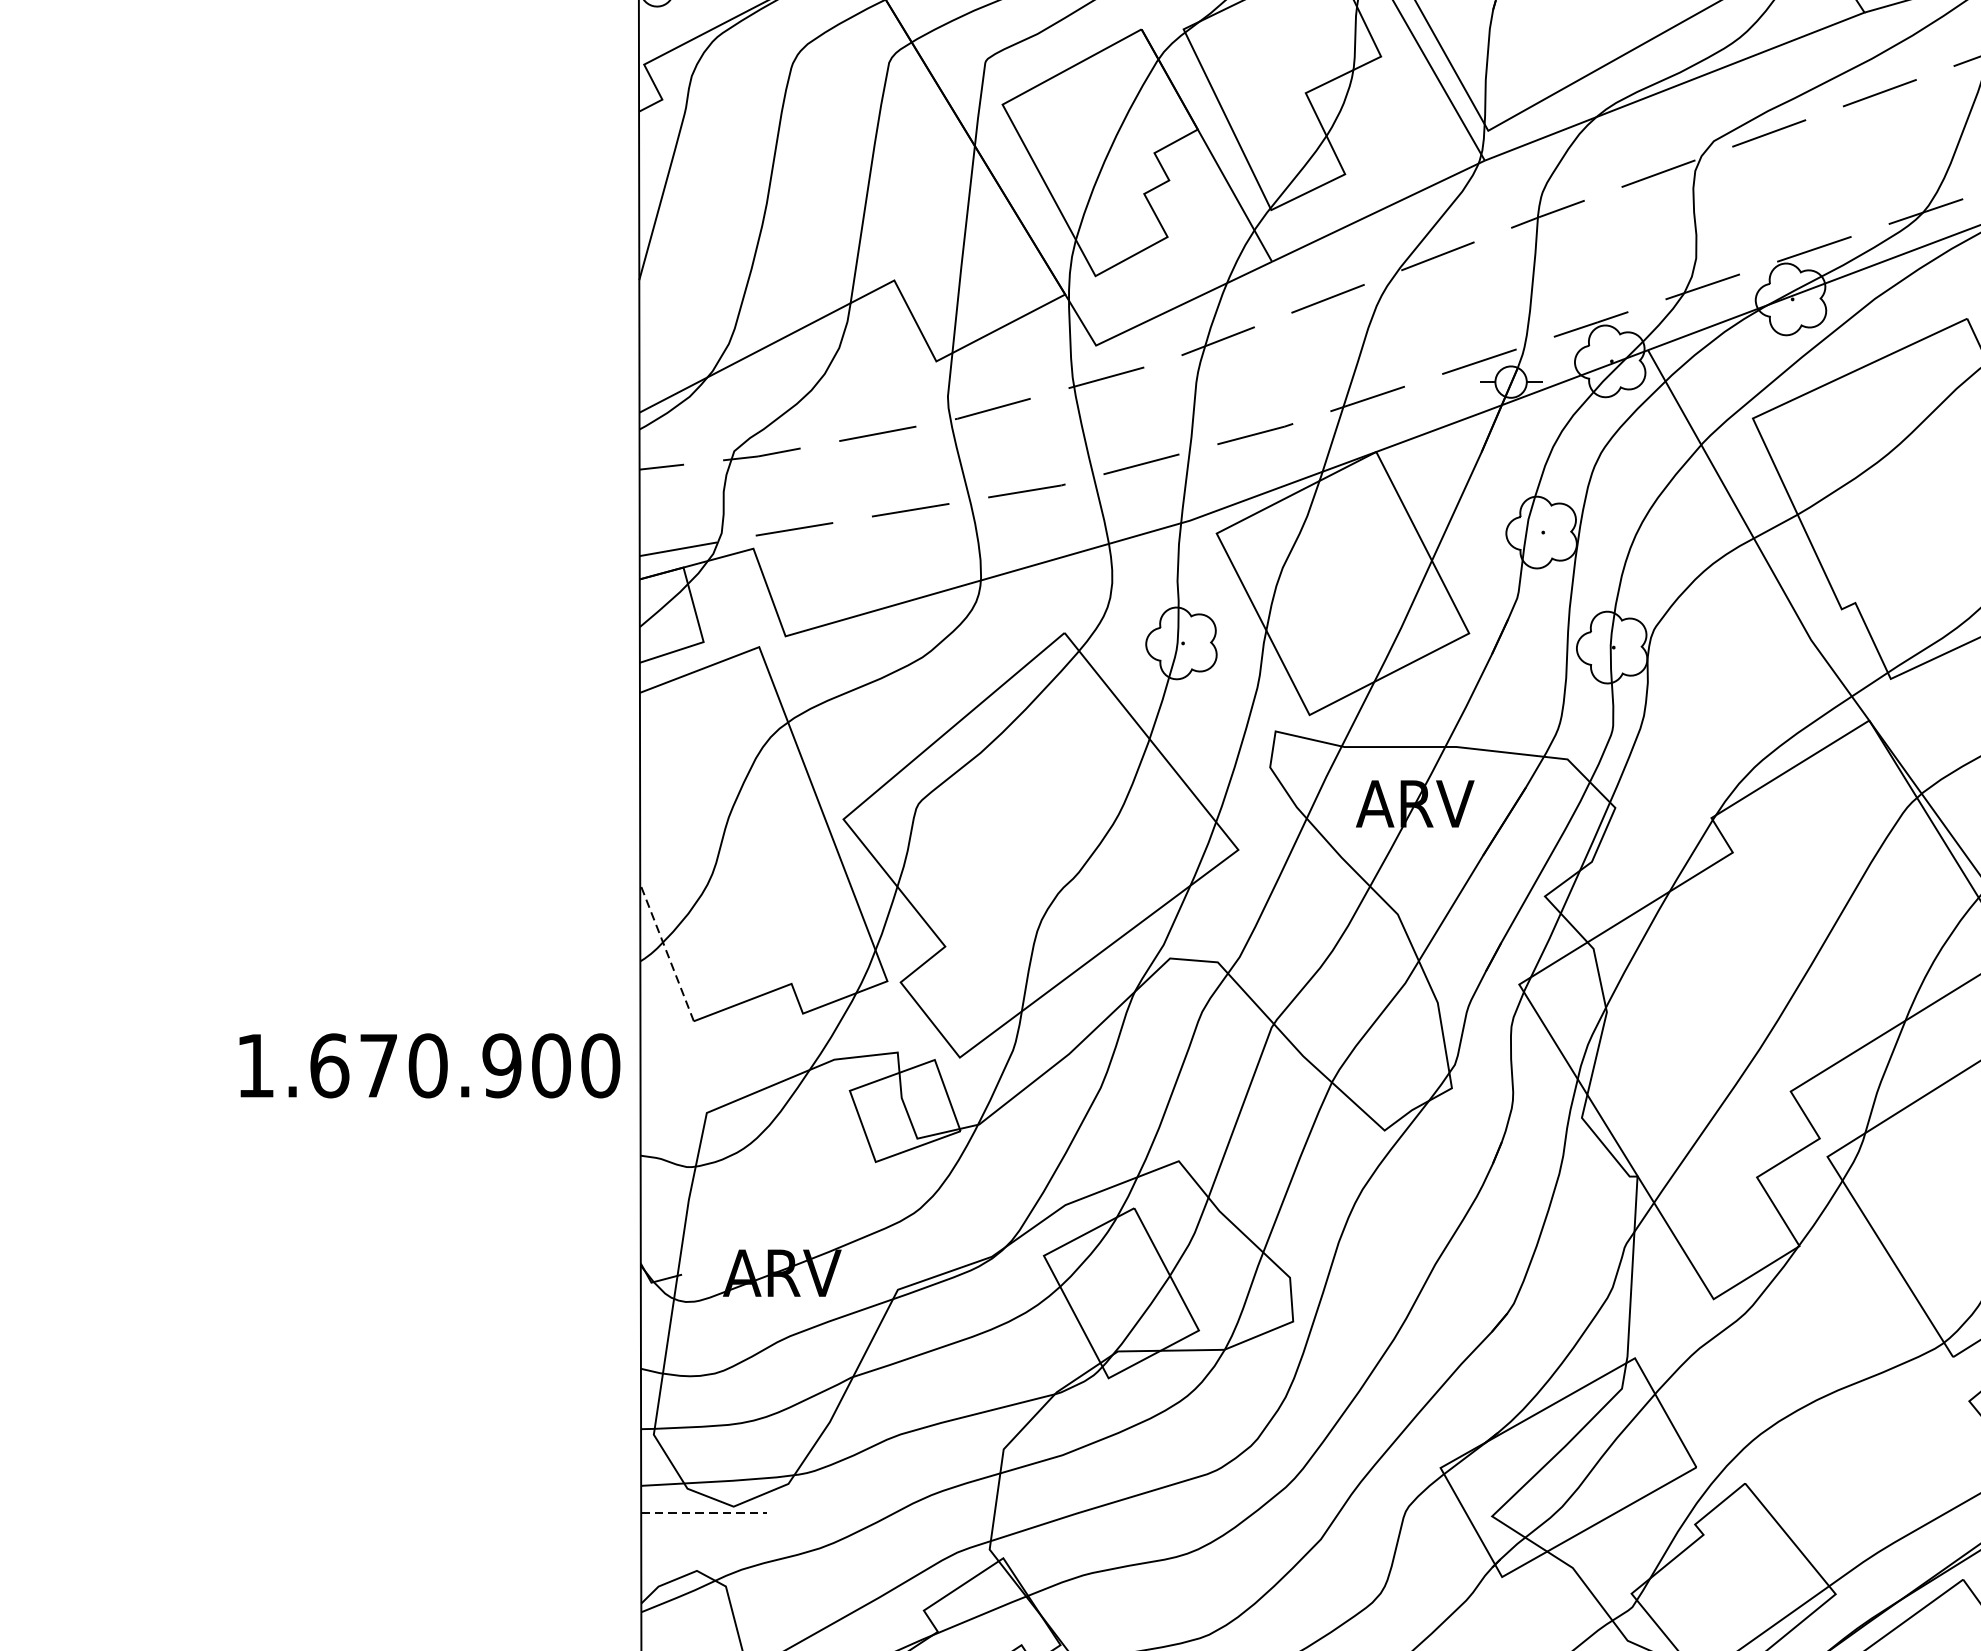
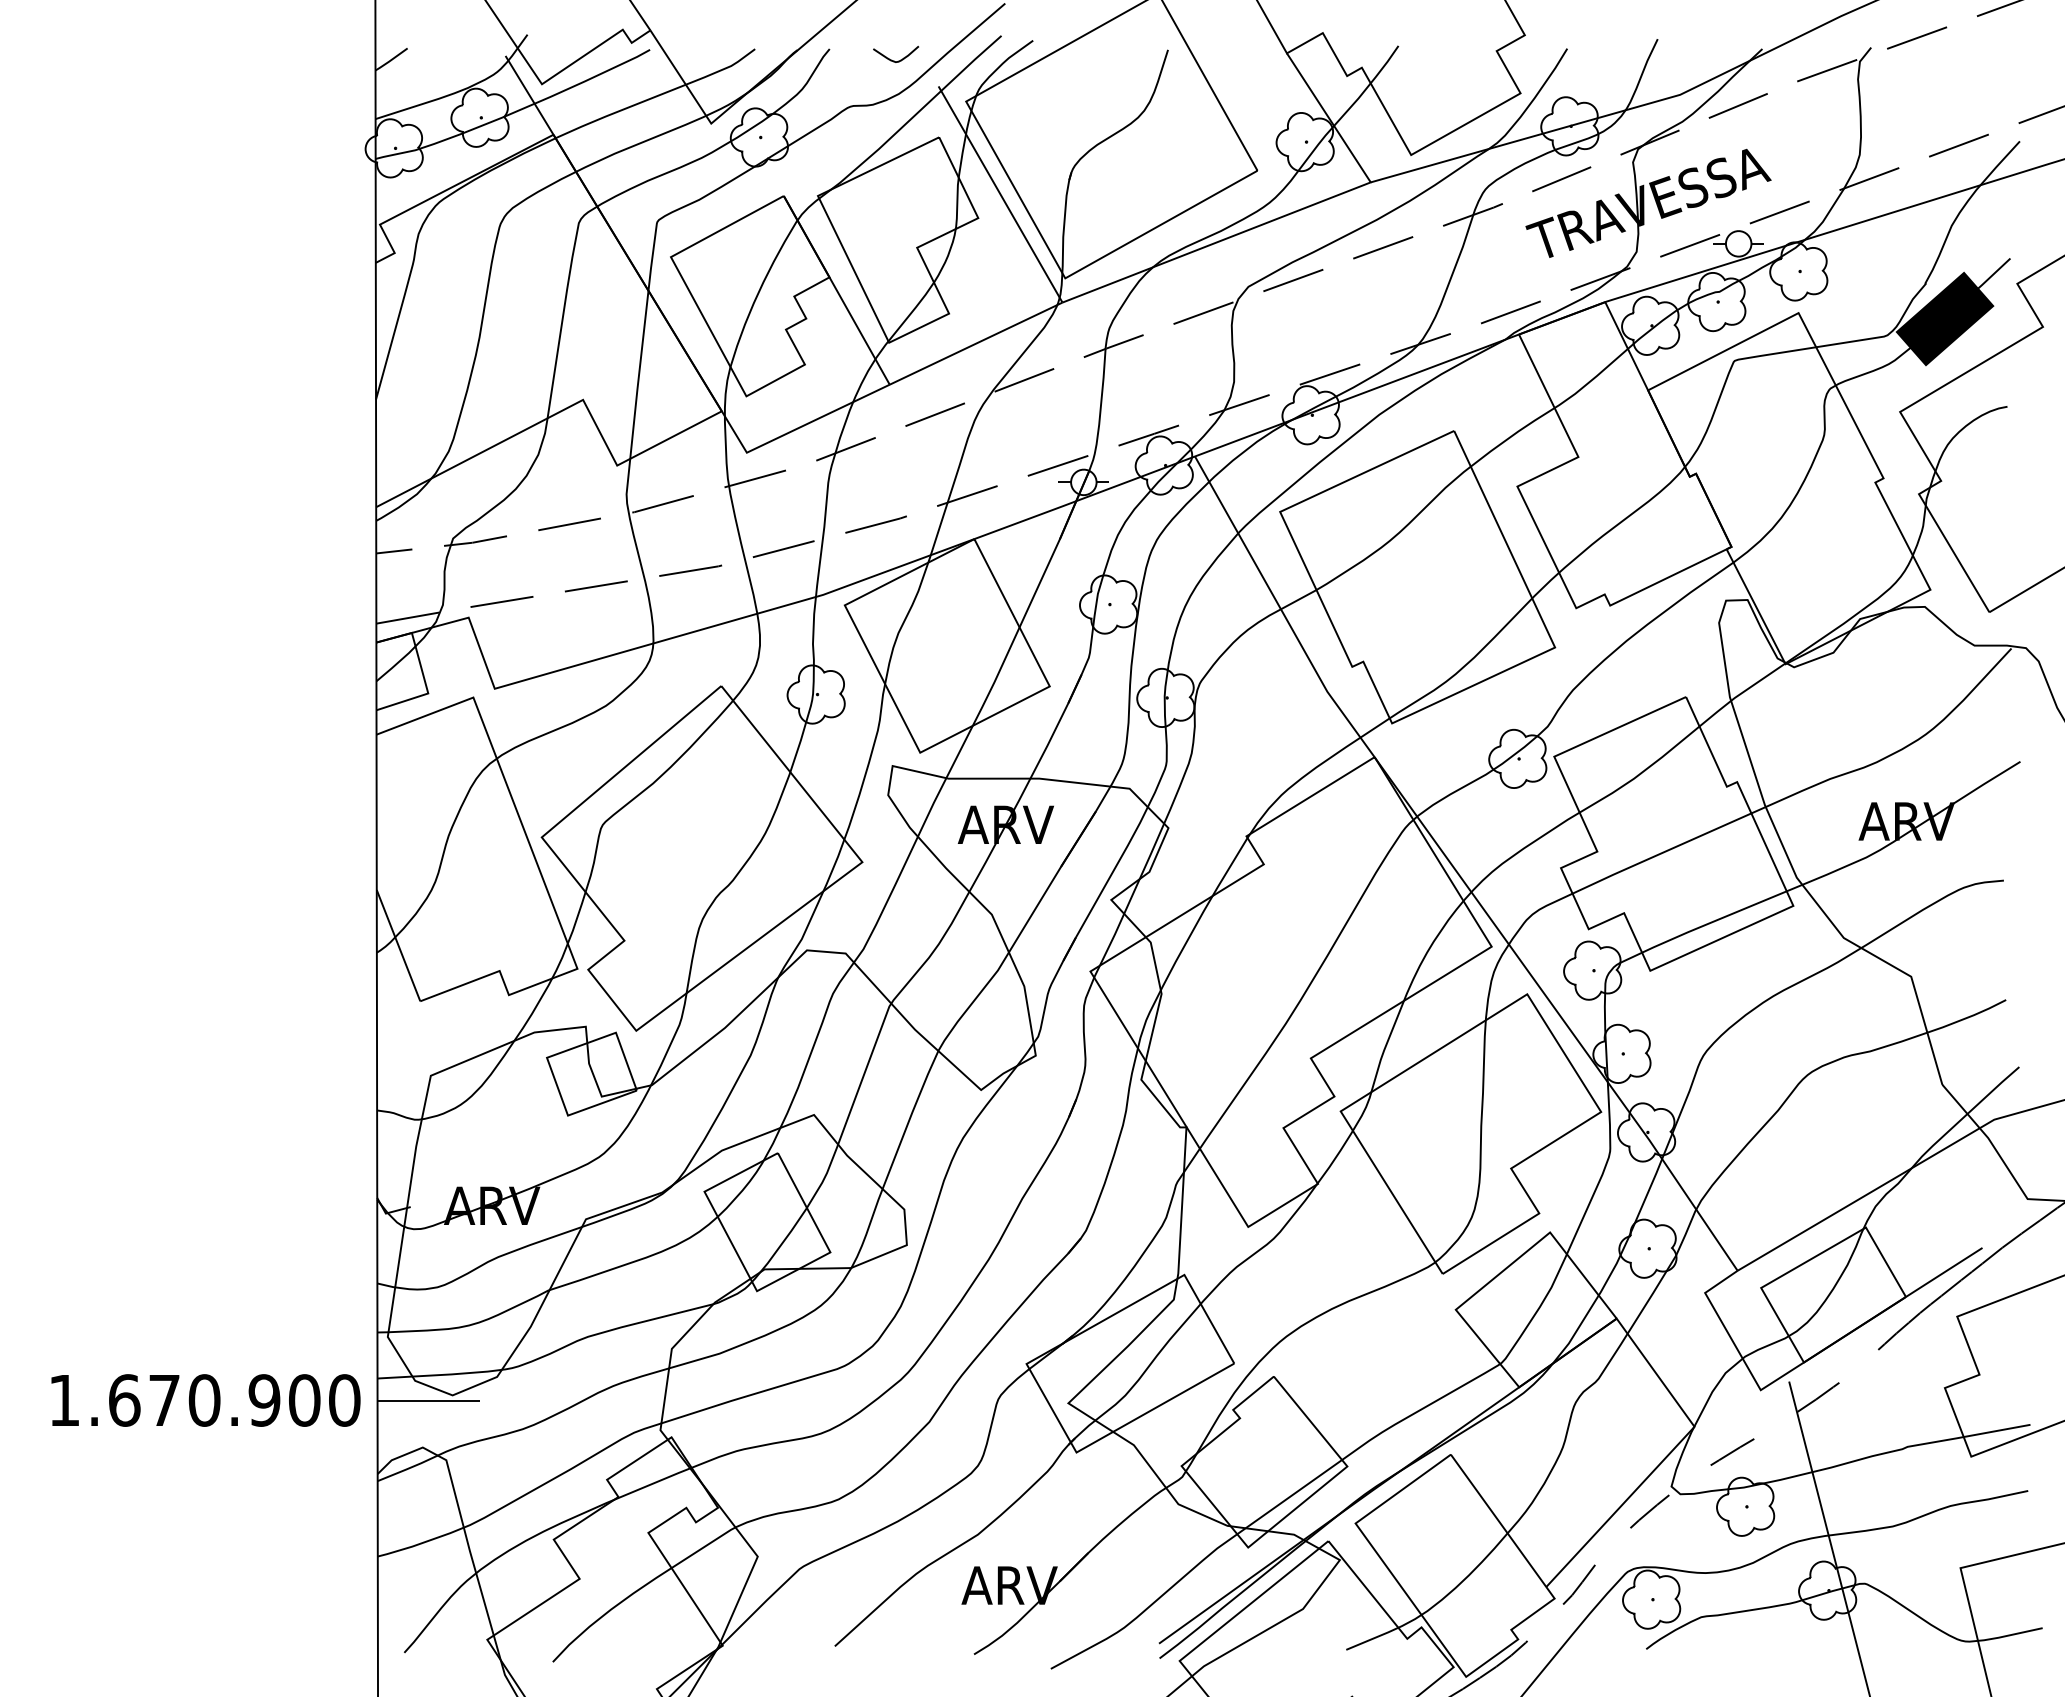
line: (666, 952) -> (398, 945), dashed -> solid
text: (429, 1065) -> (205, 1400), moved
line: (703, 1512) -> (428, 1400), dashed -> solid

